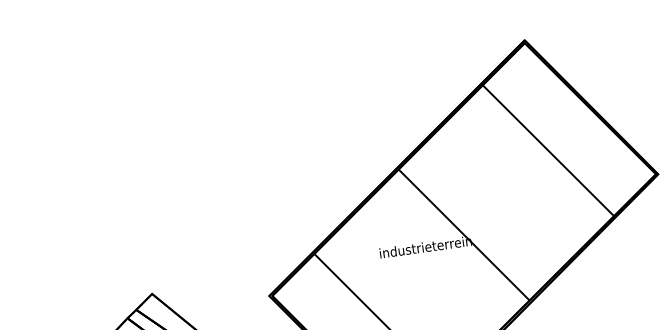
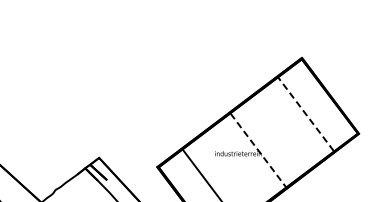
line: (546, 149) -> (305, 113), solid -> dashed
line: (464, 235) -> (258, 150), solid -> dashed

